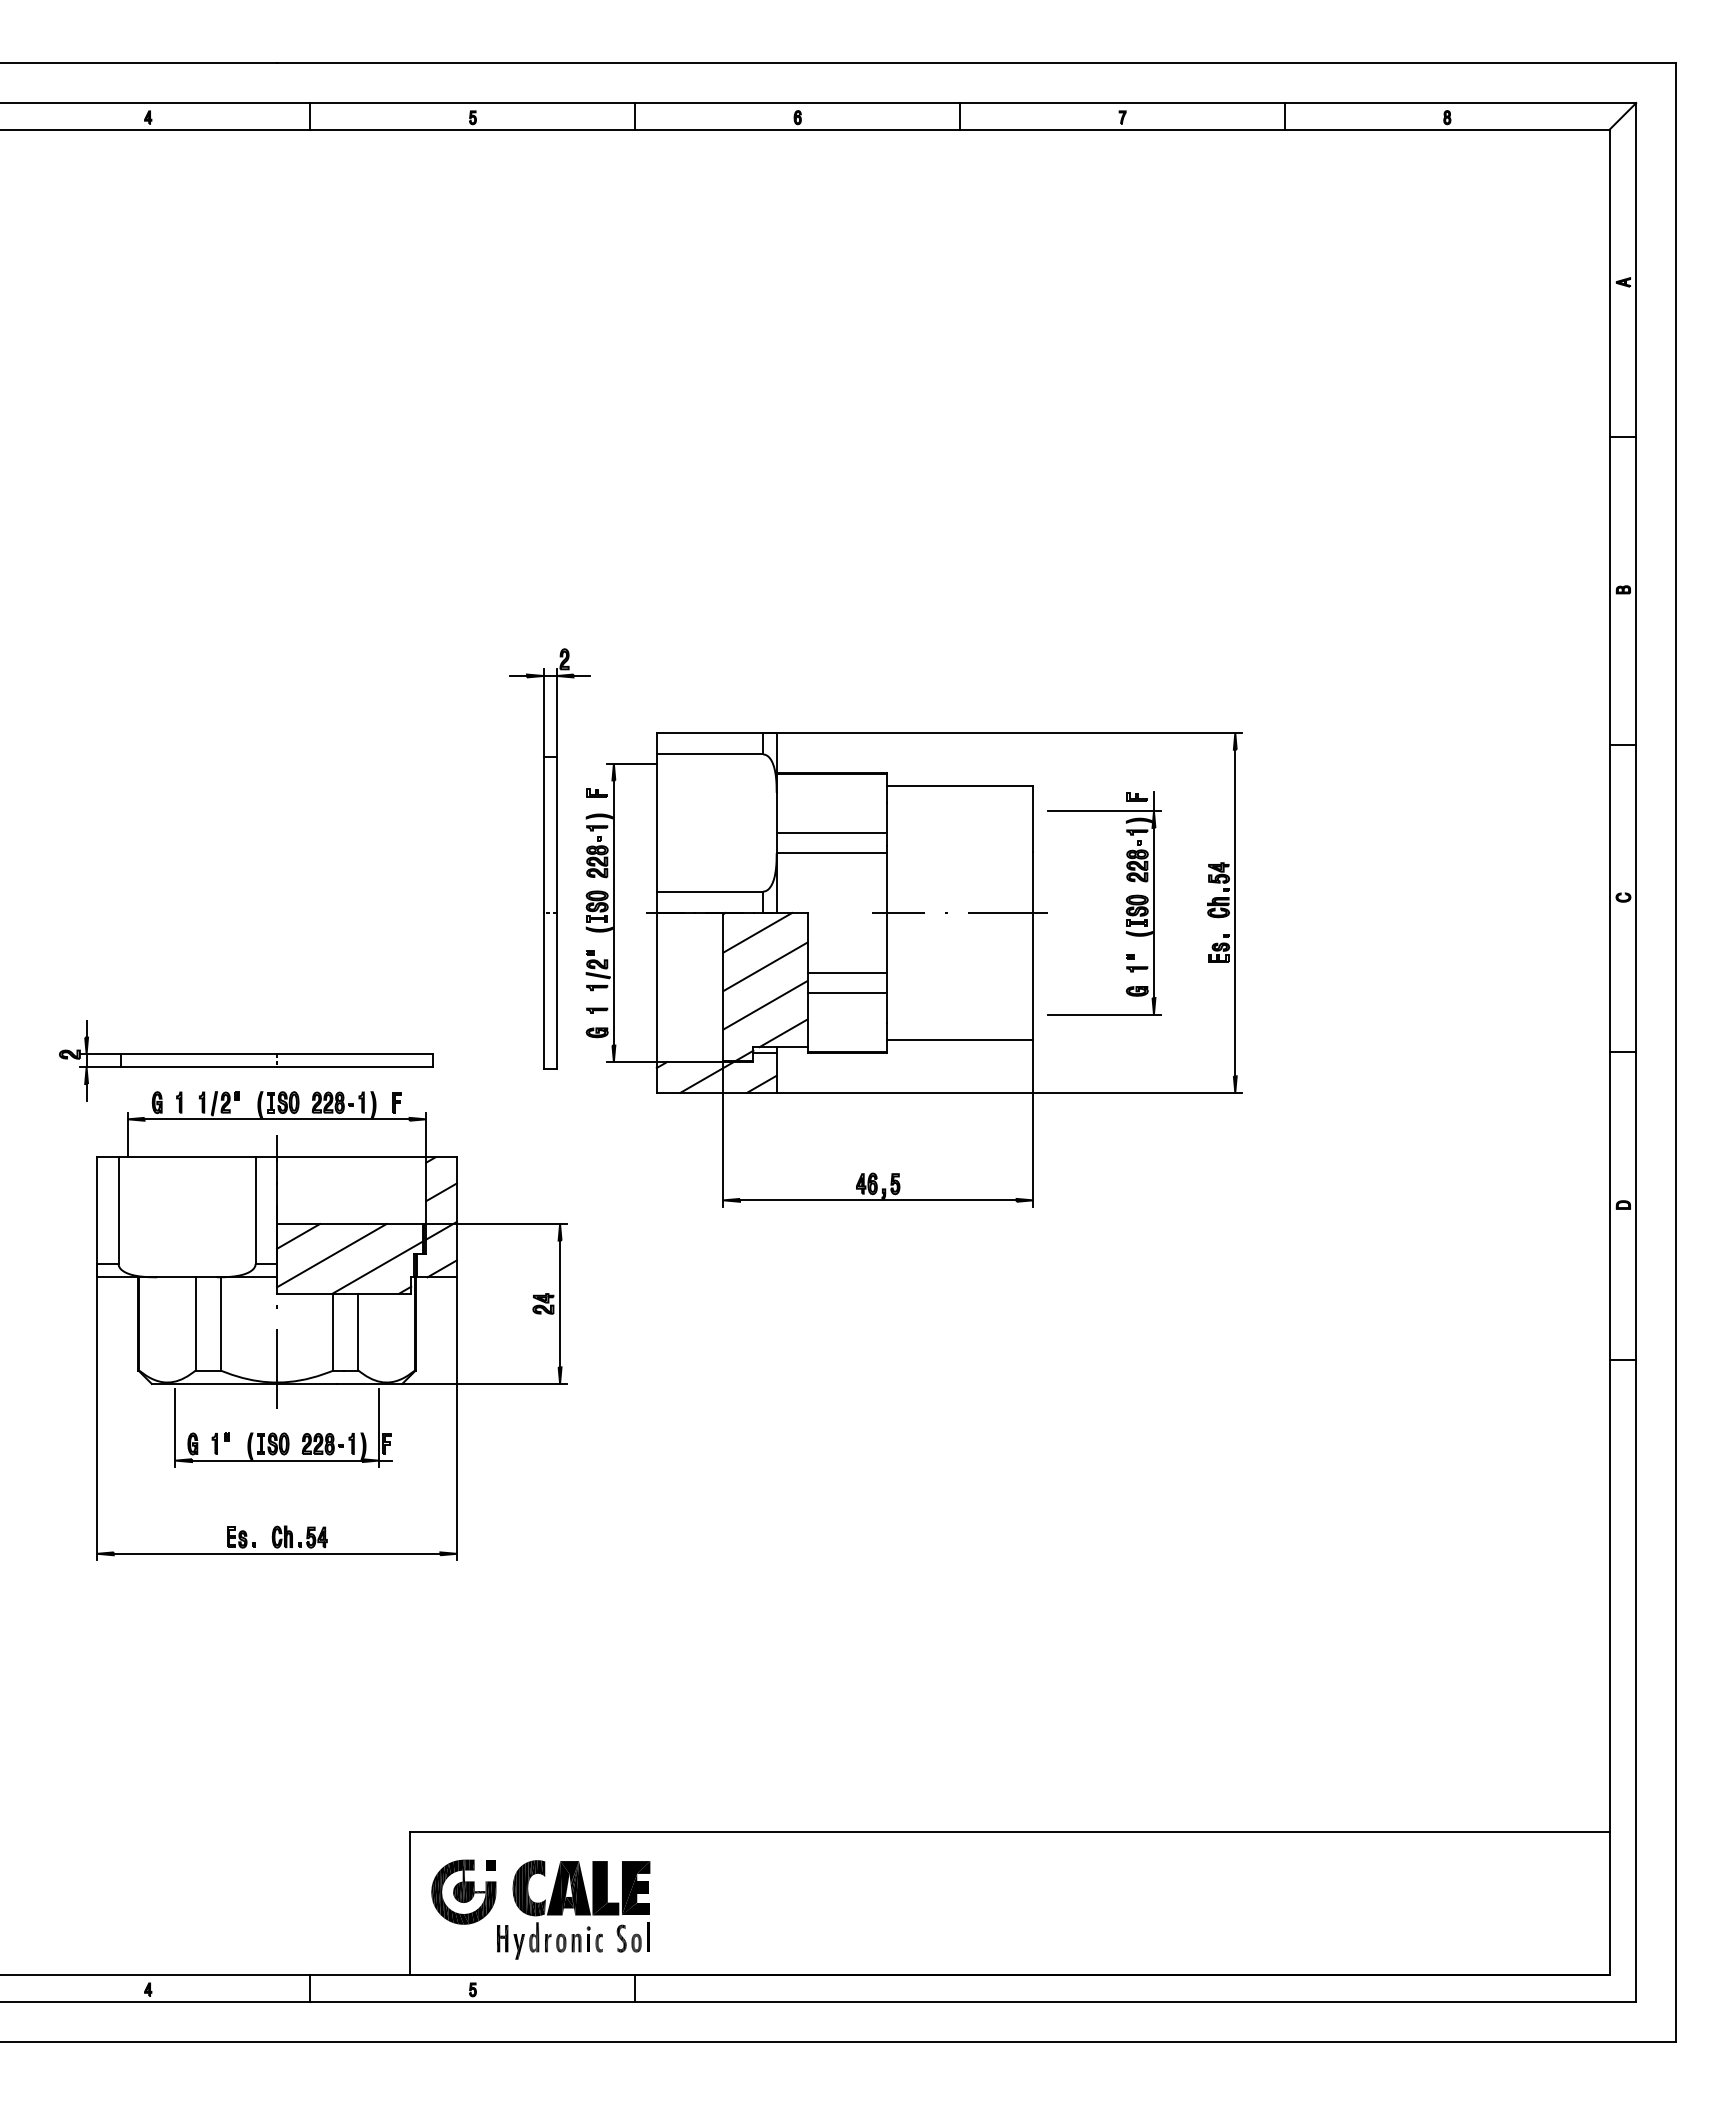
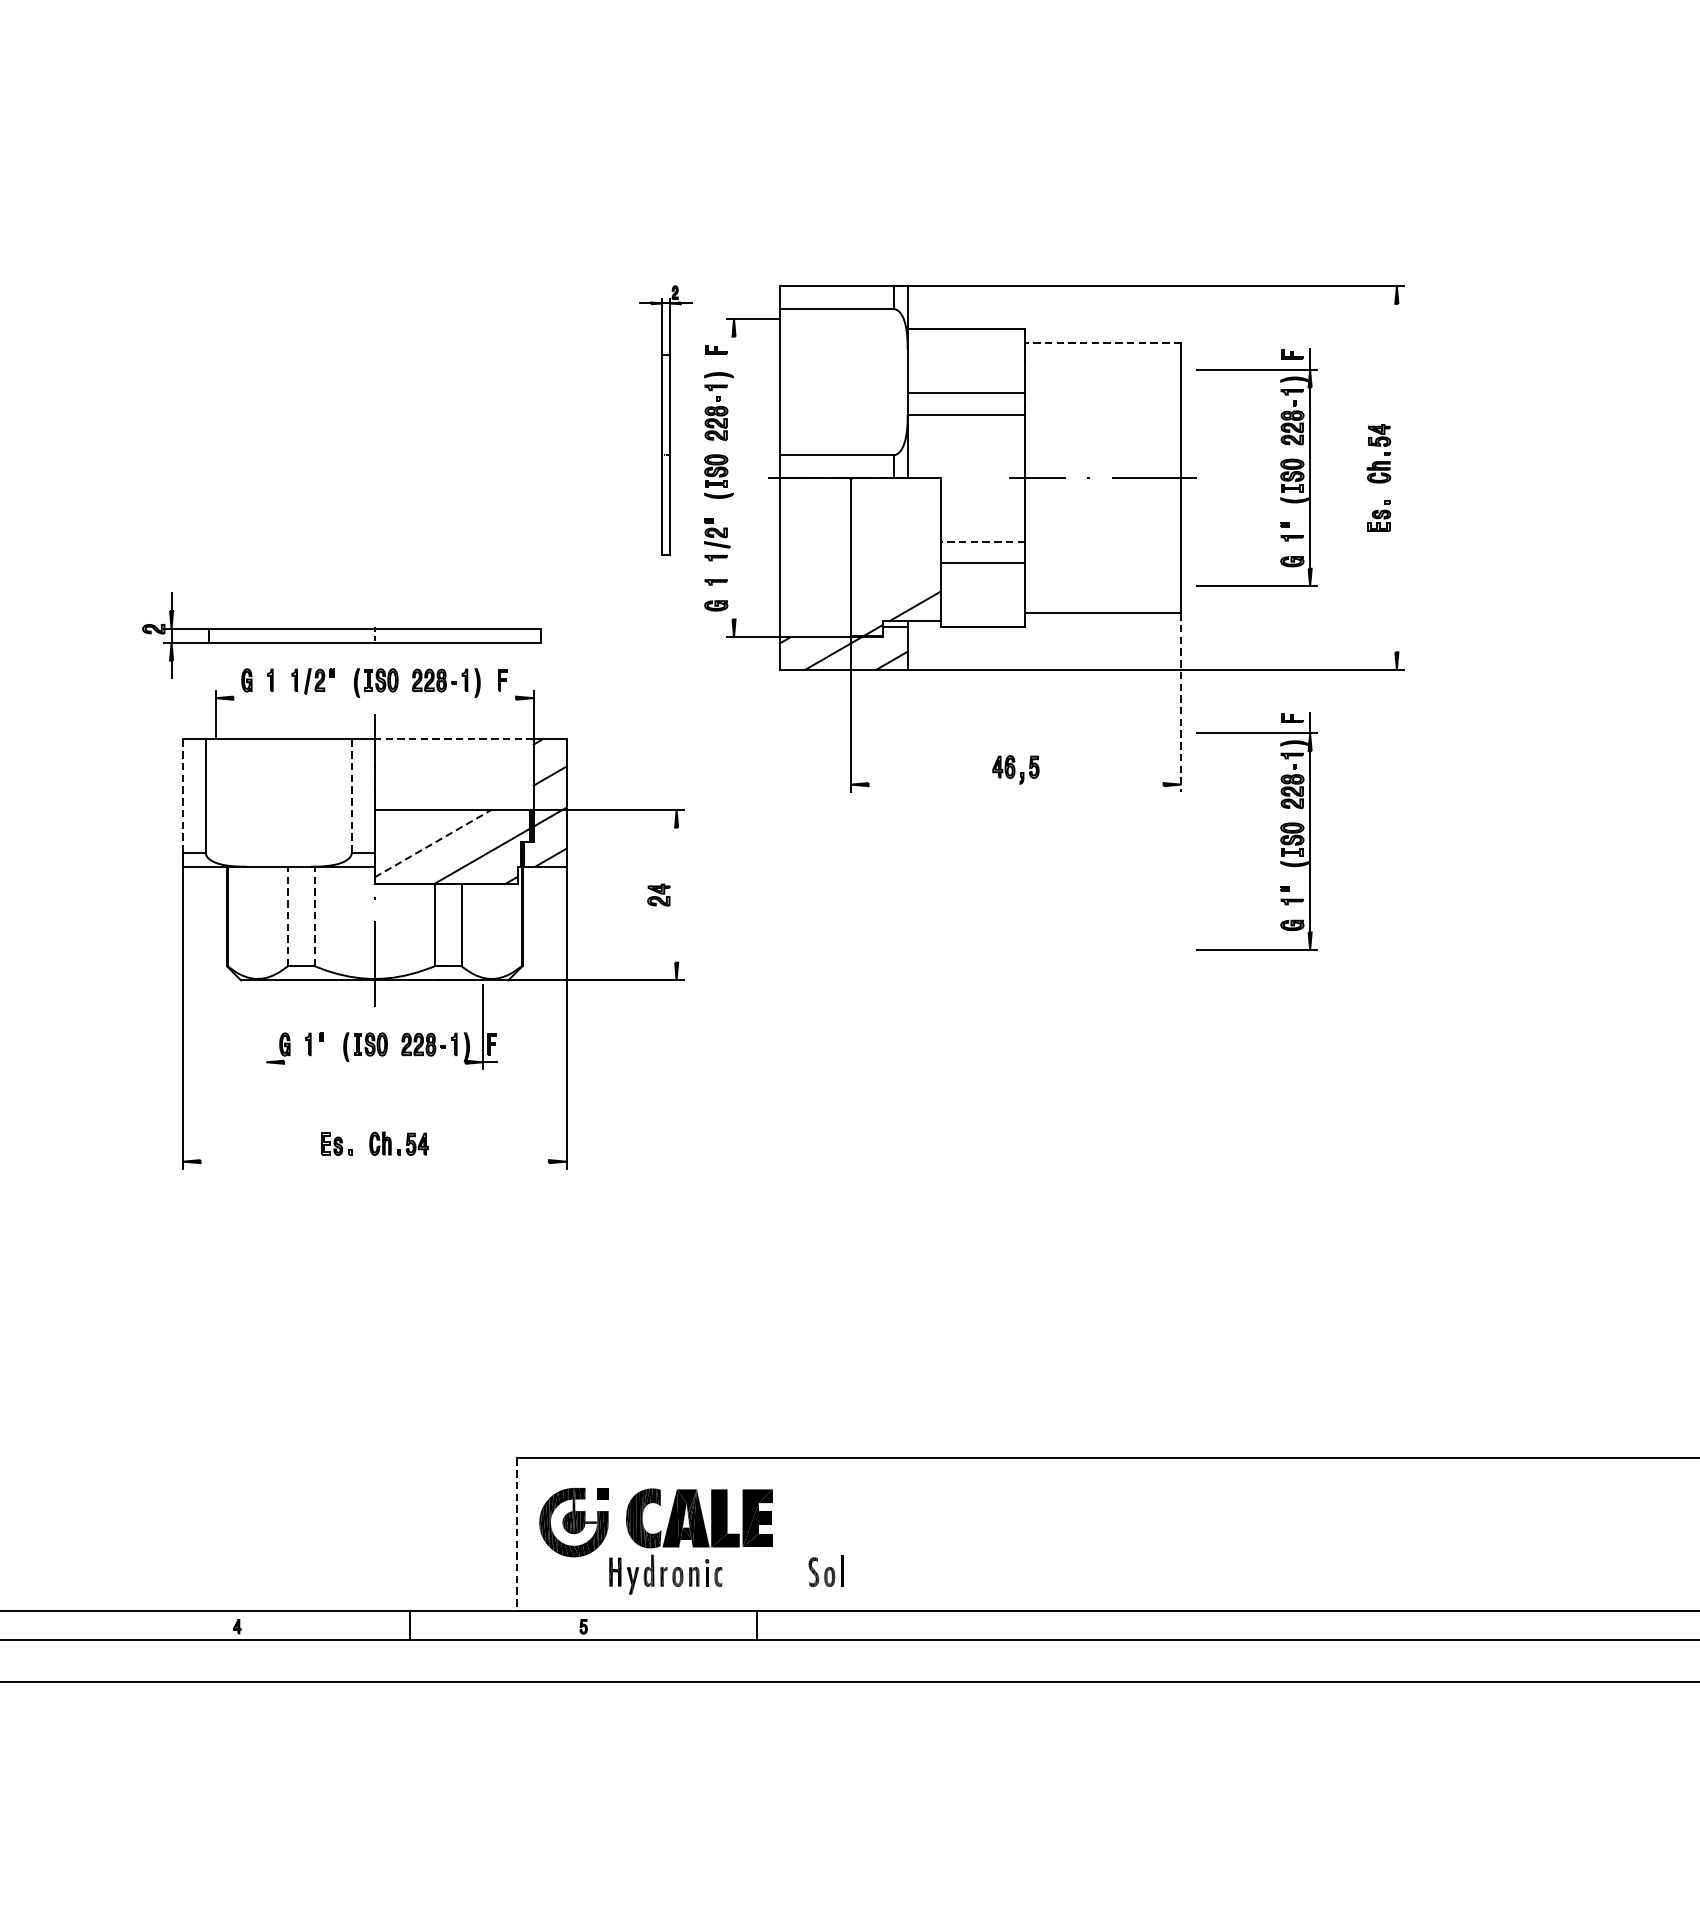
line: (959, 786) -> (1102, 343), solid -> dashed
part: (549, 858) -> (665, 419), size x0.6
line: (613, 912) -> (733, 477), removed
line: (1235, 912) -> (1397, 477), removed
line: (757, 932) -> (887, 498), removed
line: (765, 966) -> (895, 535), removed
line: (847, 972) -> (983, 541), solid -> dashed
line: (765, 1005) -> (895, 576), removed
line: (276, 1119) -> (374, 698), removed
line: (1033, 1123) -> (1181, 702), solid -> dashed
line: (351, 1157) -> (454, 738), solid -> dashed
line: (878, 1200) -> (1016, 784), removed
line: (97, 1210) -> (183, 795), solid -> dashed
line: (255, 1210) -> (351, 795), solid -> dashed
line: (298, 1236) -> (397, 823), removed
part: (1126, 1243) -> (1280, 830), added
line: (332, 1255) -> (433, 843), solid -> dashed
line: (560, 1303) -> (677, 894), removed
line: (195, 1323) -> (287, 915), solid -> dashed
line: (220, 1323) -> (314, 915), solid -> dashed
line: (175, 1427) -> (266, 1026), removed
line: (277, 1460) -> (375, 1062), removed
line: (276, 1553) -> (374, 1161), removed
line: (410, 1903) -> (517, 1534), solid -> dashed
part: (632, 1937) -> (825, 1570), moved

